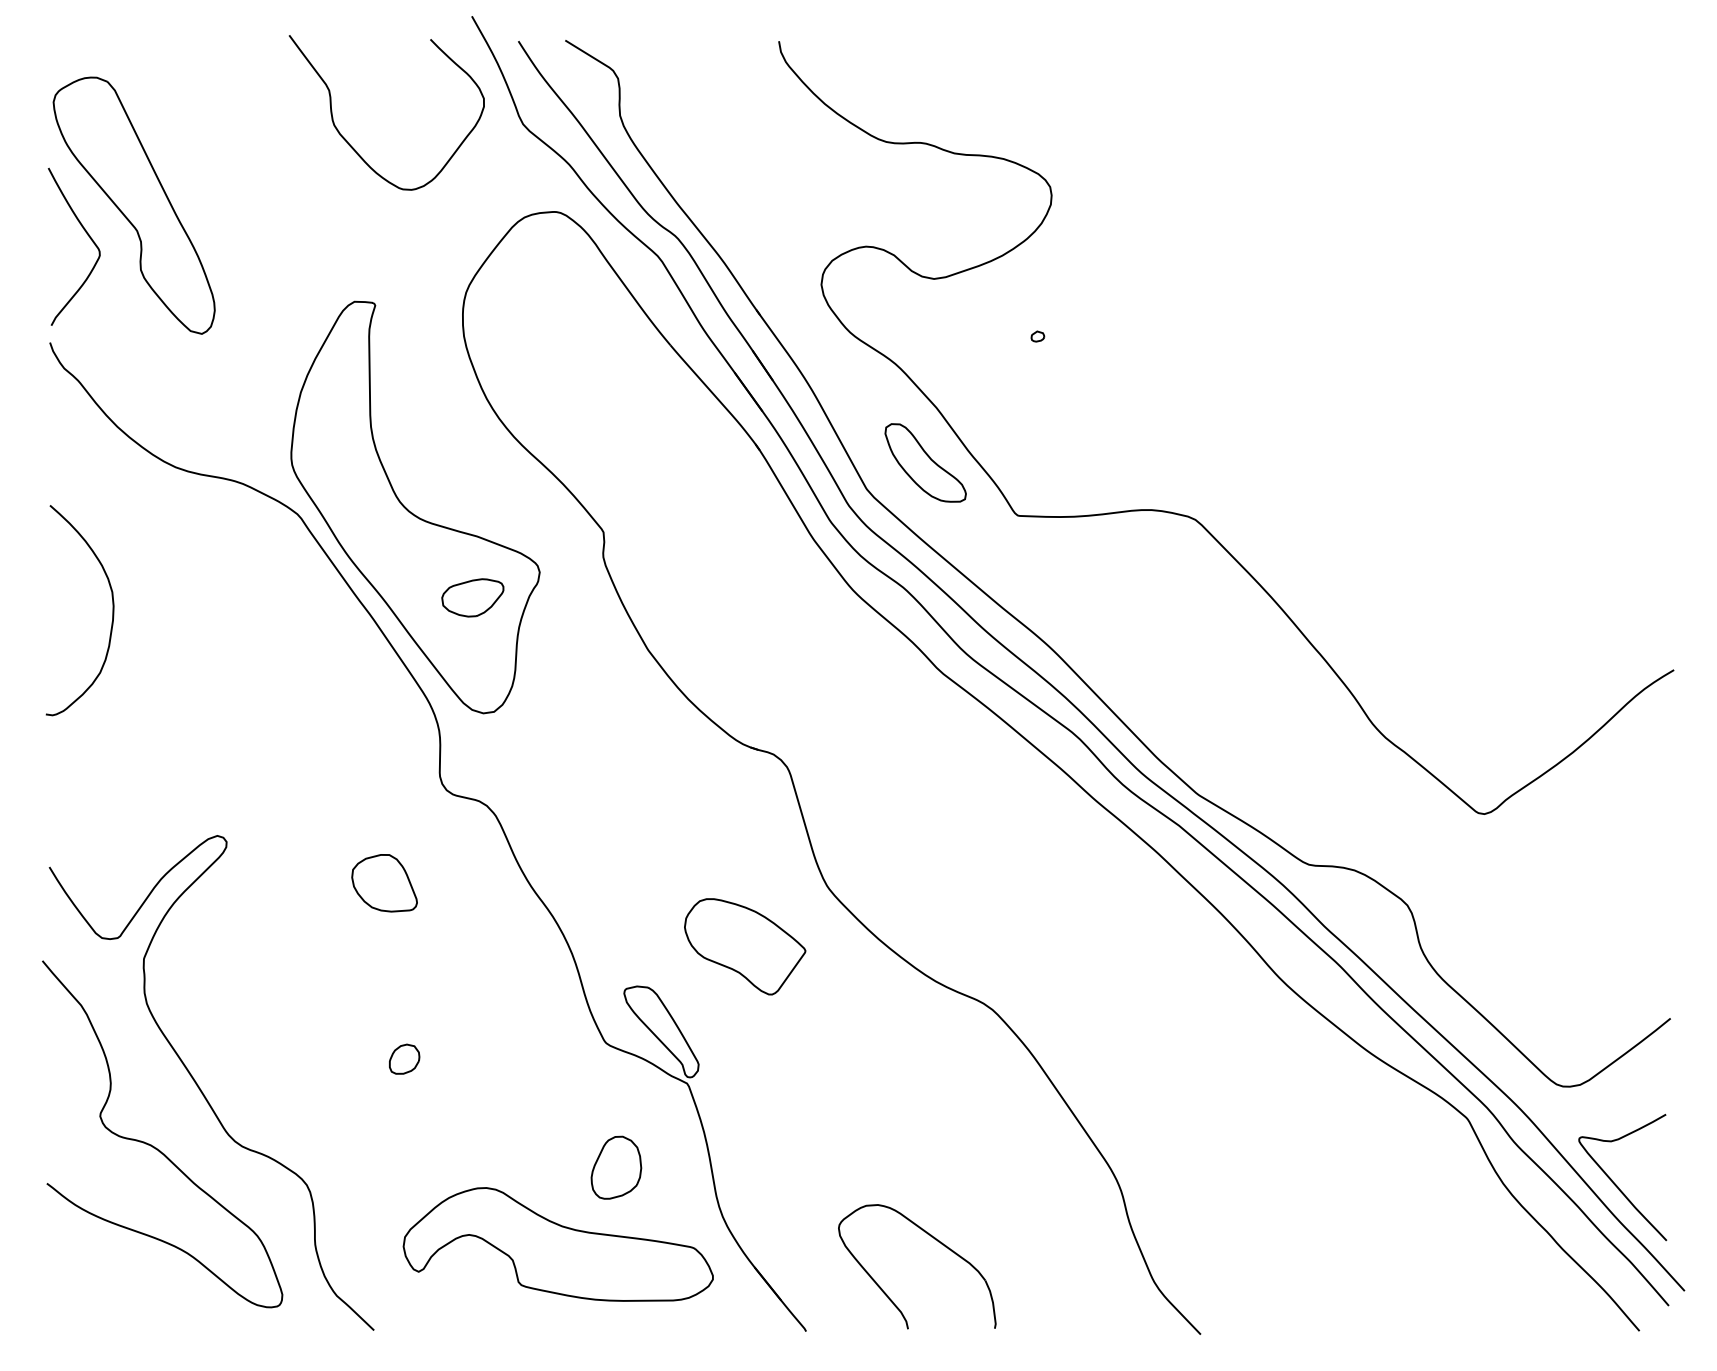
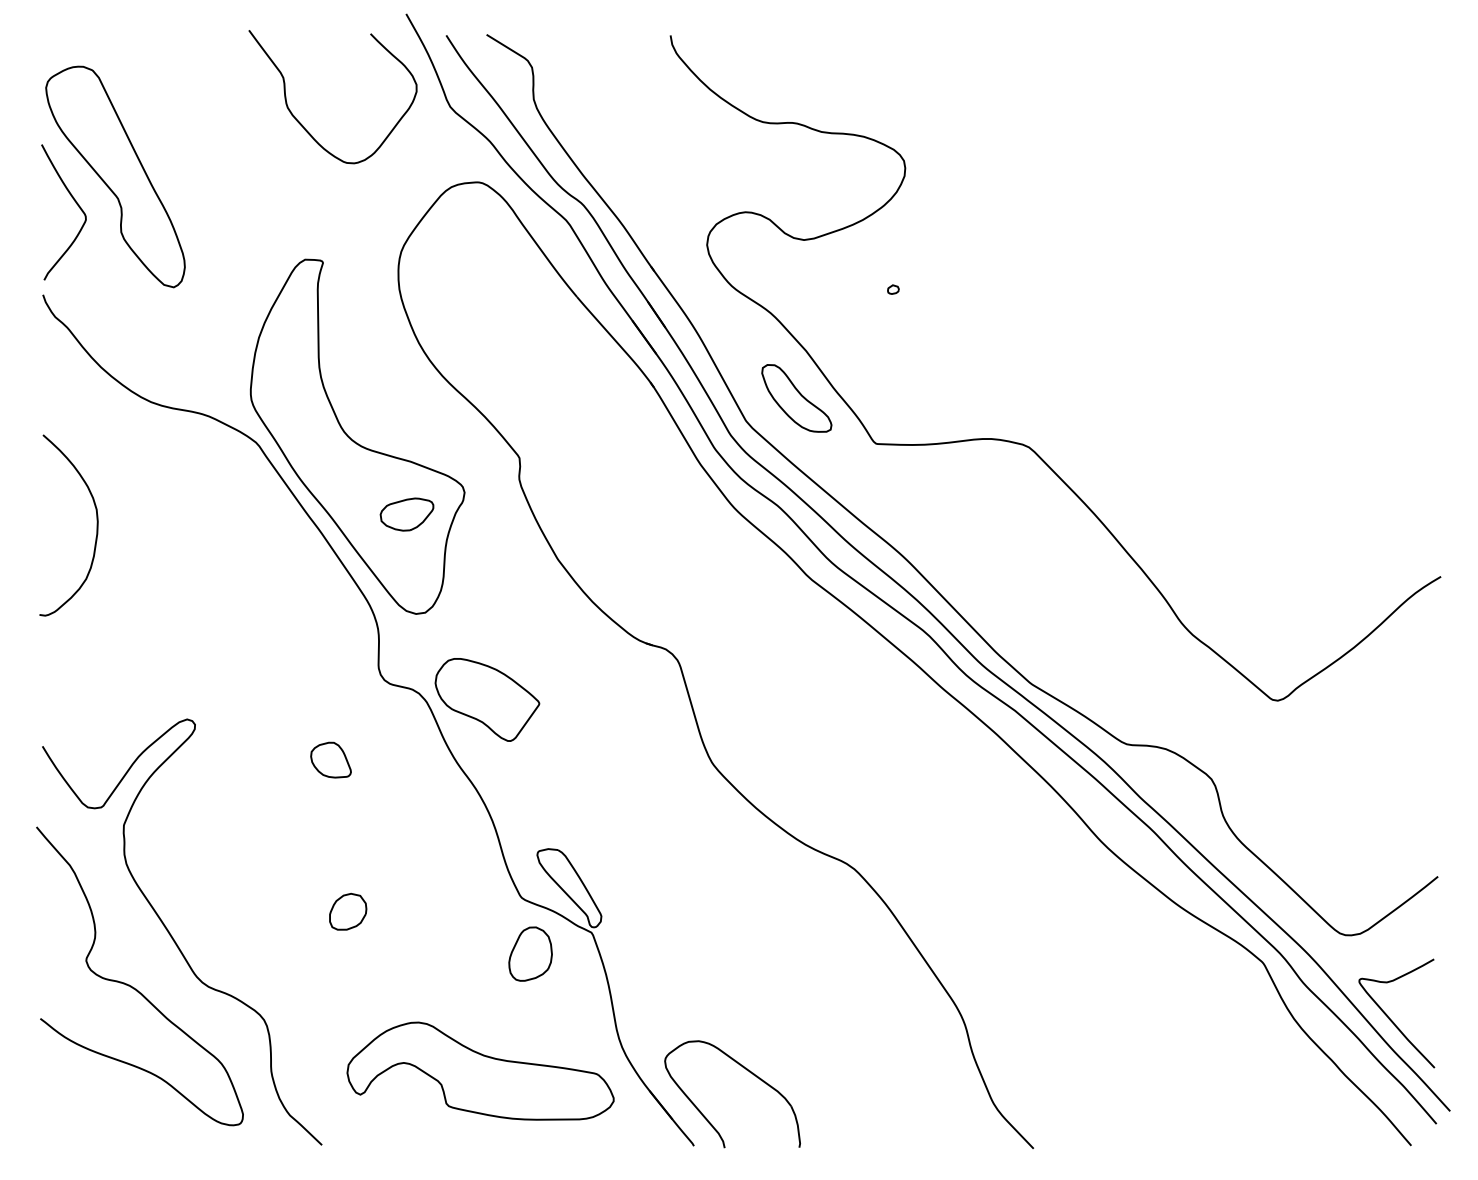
part: (383, 882) -> (330, 759), size x0.71
part: (745, 946) -> (487, 699), moved
part: (404, 1058) -> (348, 911), size x1.43
part: (616, 1167) -> (530, 953), moved
part: (938, 1242) -> (750, 1073), moved

